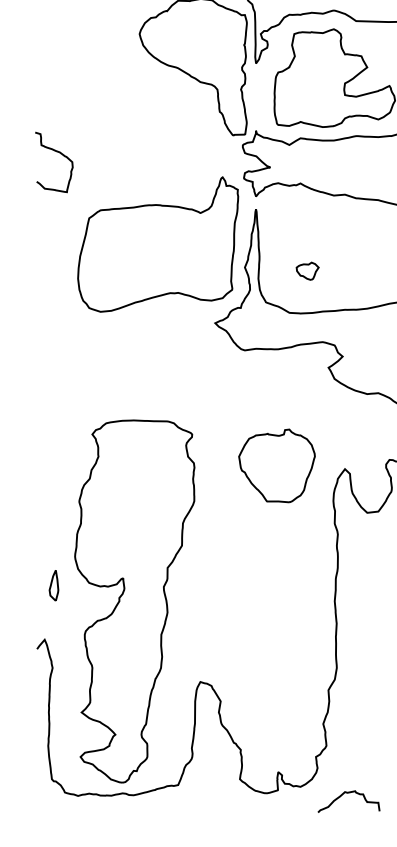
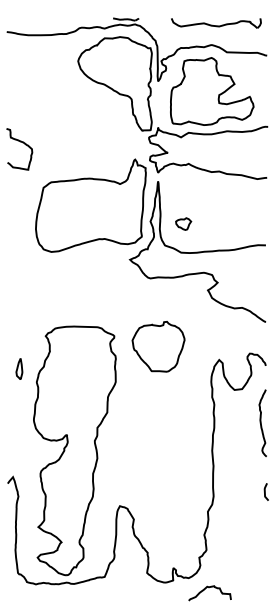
part: (307, 270) -> (183, 223), moved
part: (276, 465) -> (158, 346), moved
part: (54, 584) -> (19, 368), moved
curve: (348, 794) -> (209, 588), moved

